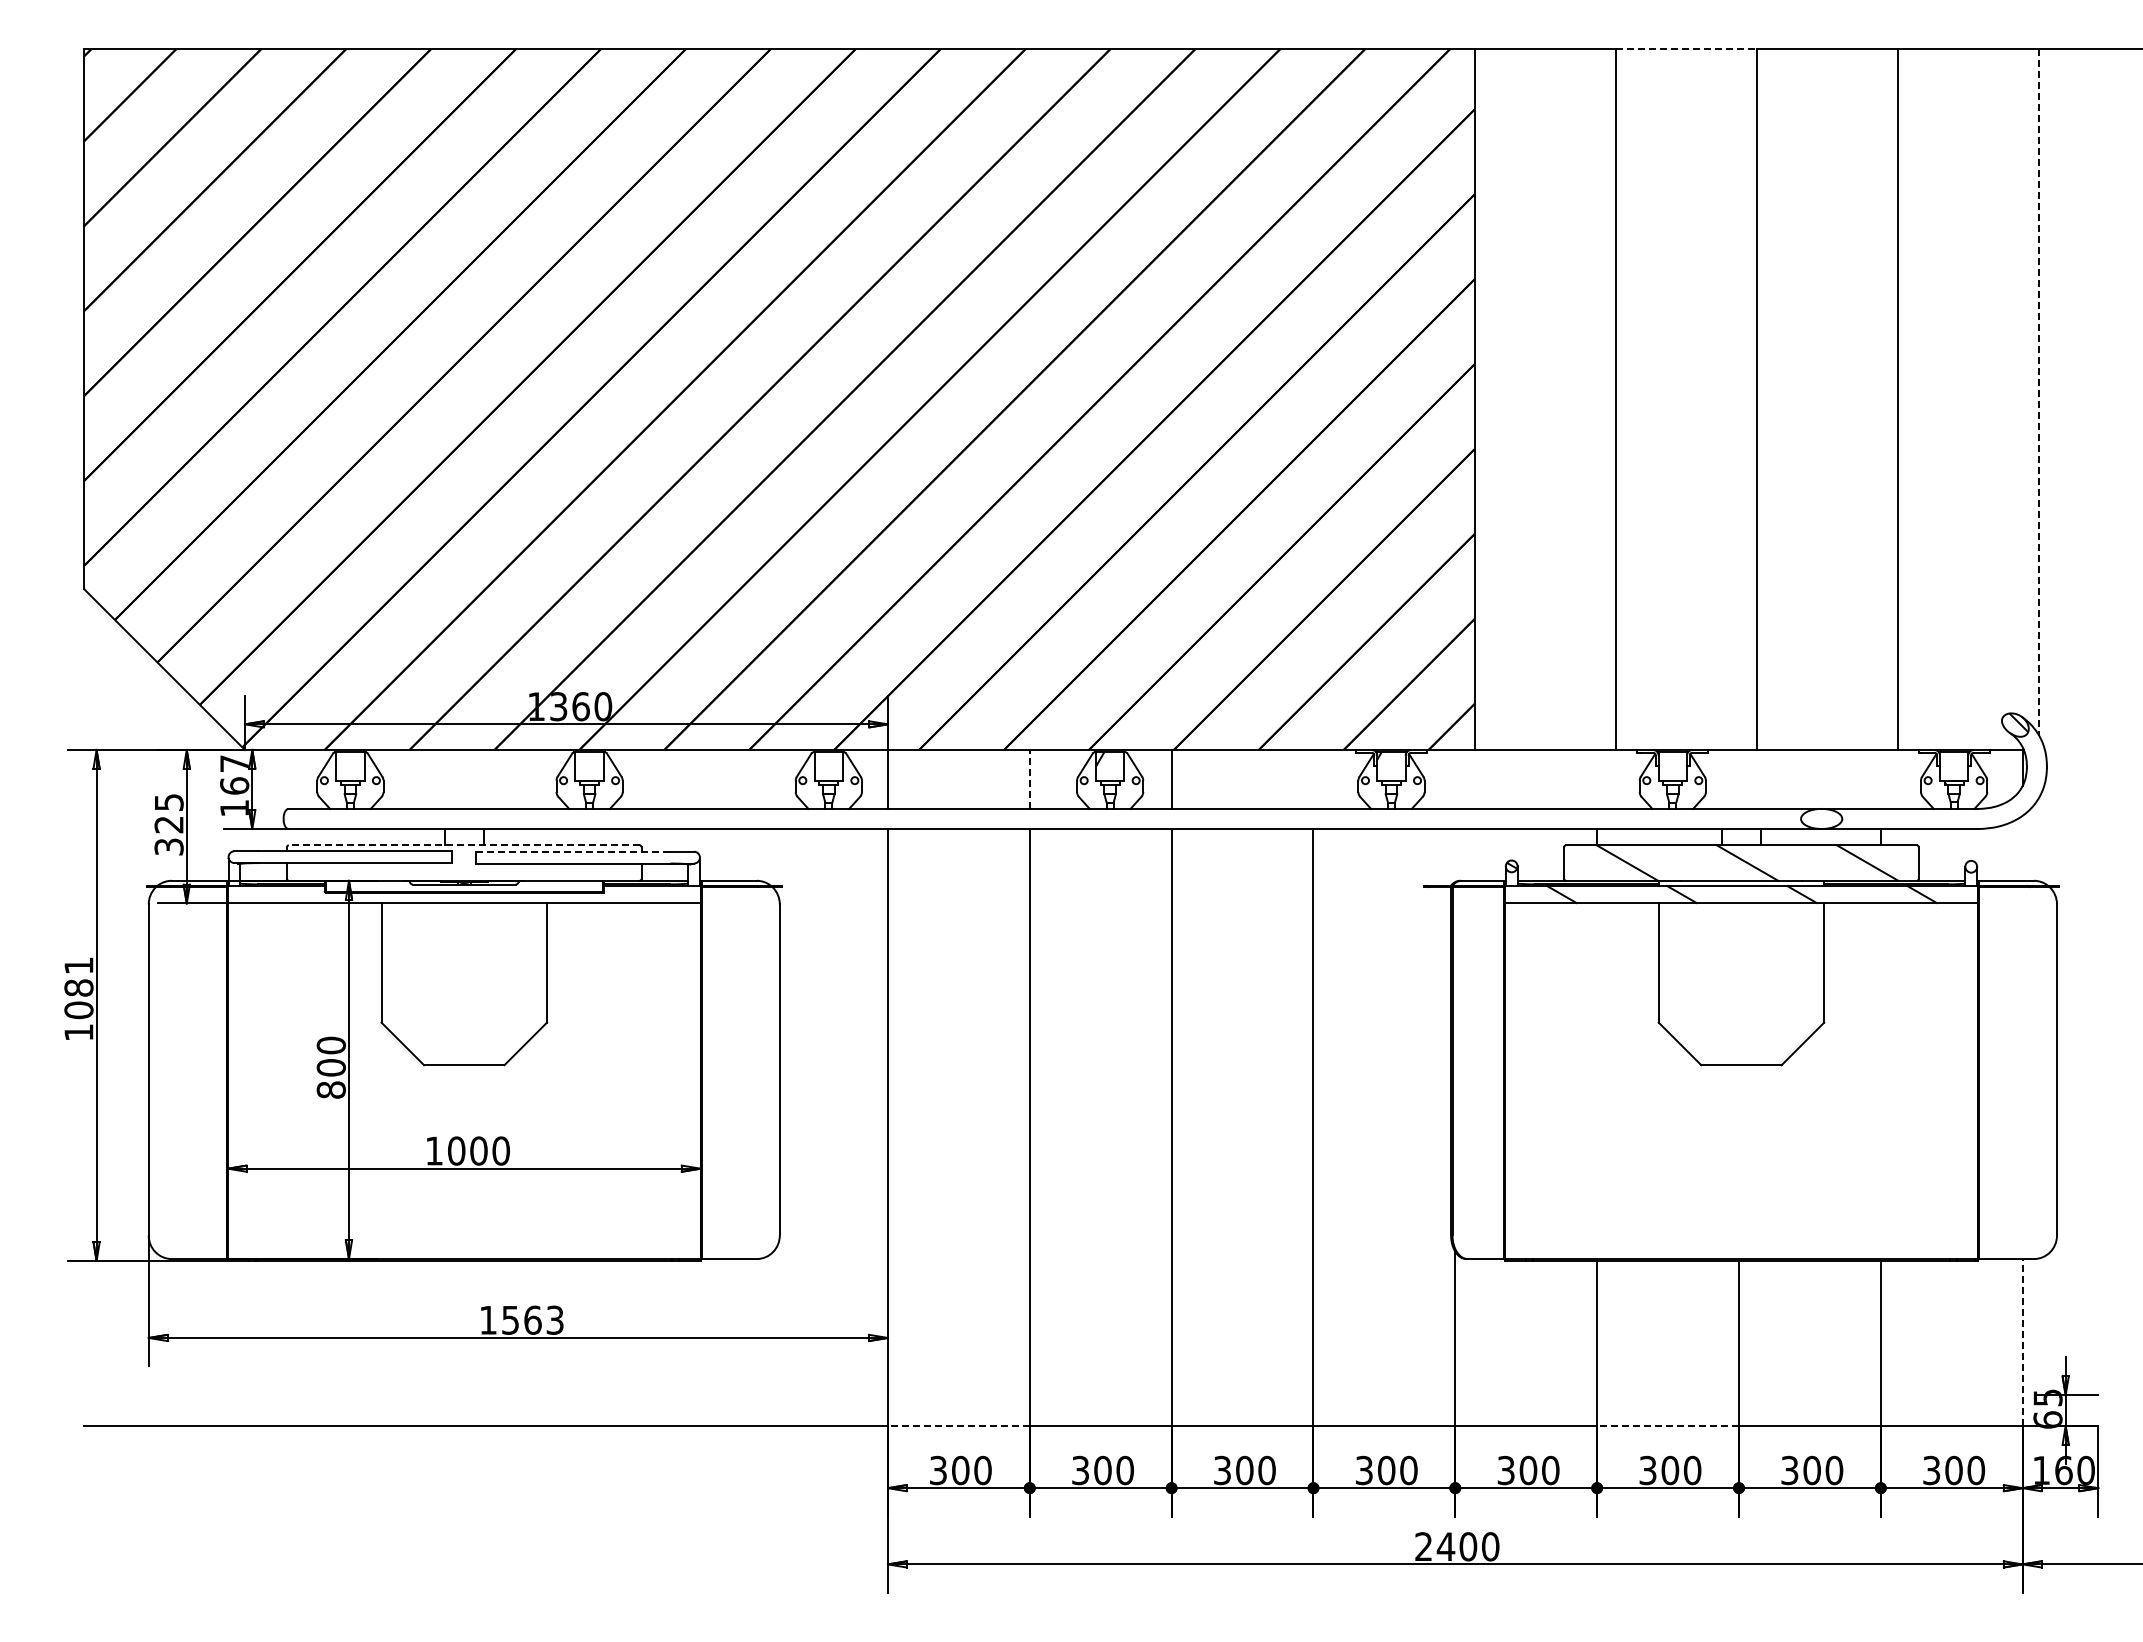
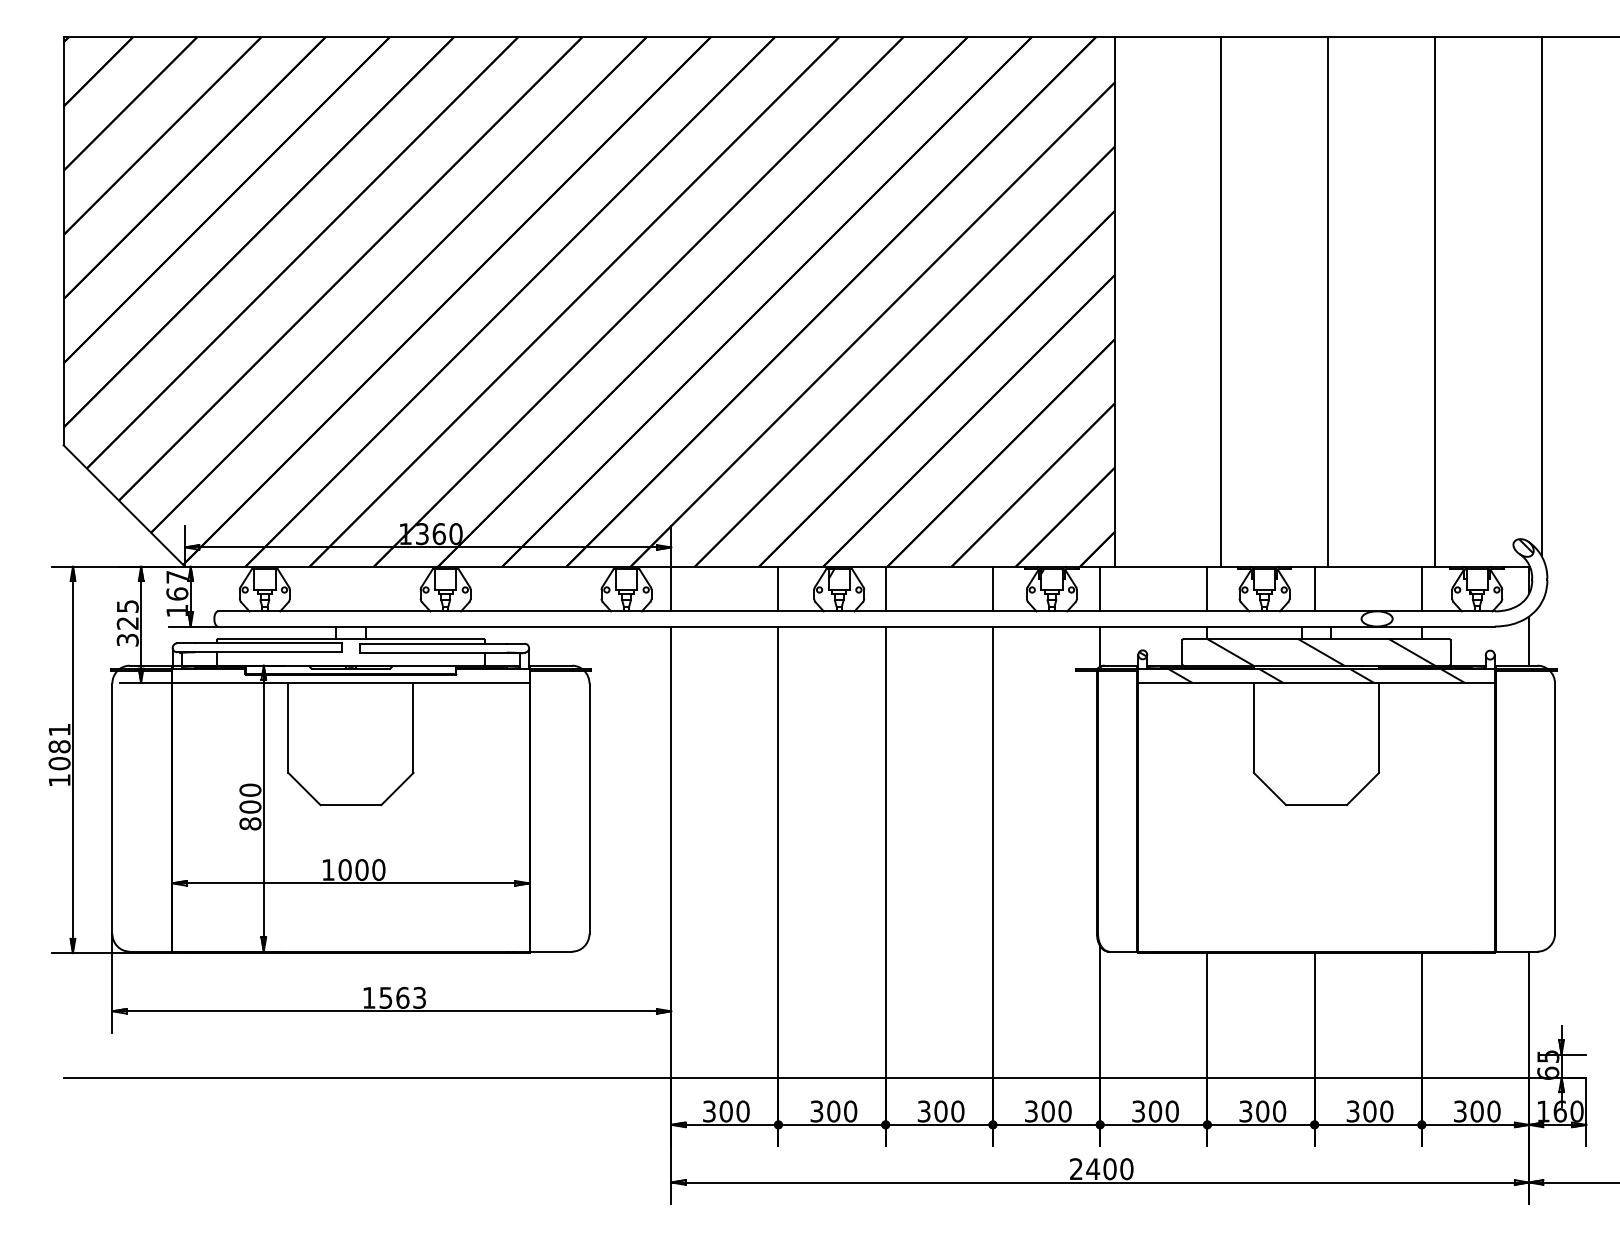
line: (1686, 49) -> (1274, 37), dashed -> solid
line: (2039, 393) -> (1541, 297), dashed -> solid
line: (1313, 778) -> (992, 588), added
line: (1455, 778) -> (1100, 588), added
line: (1597, 778) -> (1207, 588), added
line: (1739, 778) -> (1315, 588), added
line: (1880, 778) -> (1421, 588), added
line: (1029, 779) -> (778, 589), dashed -> solid
line: (463, 845) -> (350, 639), dashed -> solid
line: (2022, 847) -> (1528, 640), added
line: (572, 851) -> (432, 643), dashed -> solid
line: (1455, 855) -> (1100, 646), added
line: (2022, 1342) -> (1528, 1014), dashed -> solid
line: (958, 1426) -> (724, 1078), dashed -> solid
line: (1668, 1426) -> (1261, 1078), dashed -> solid

